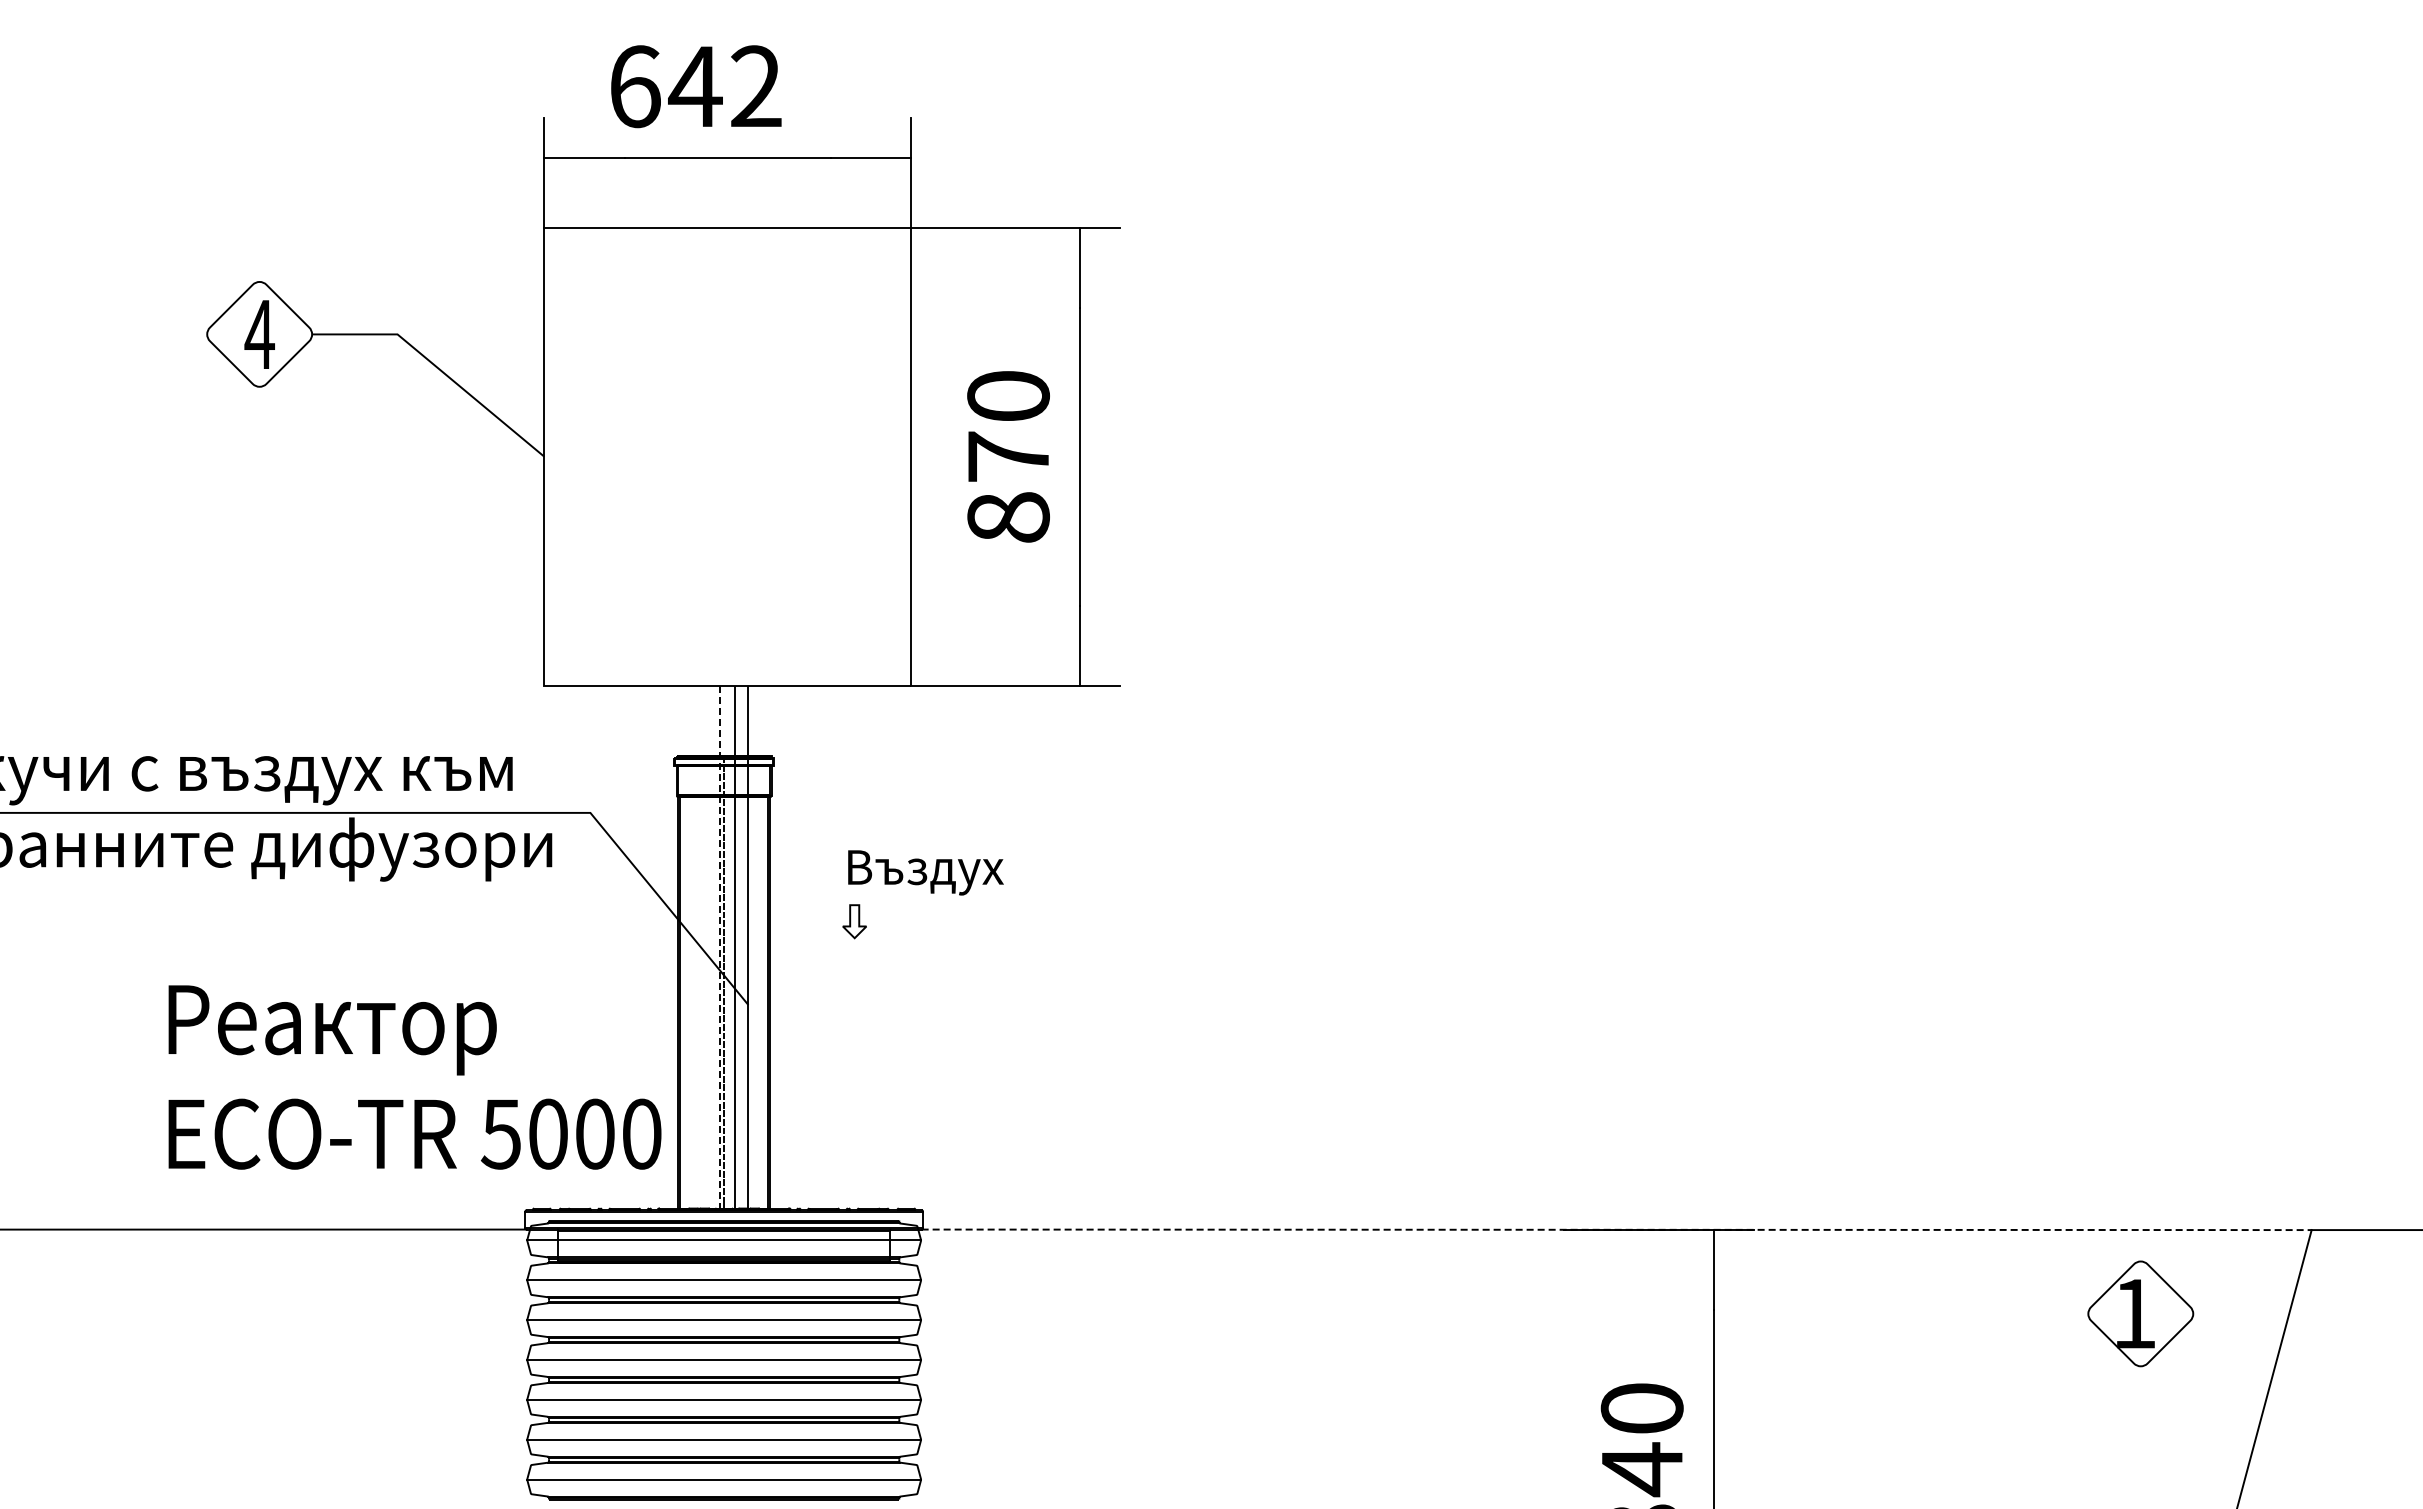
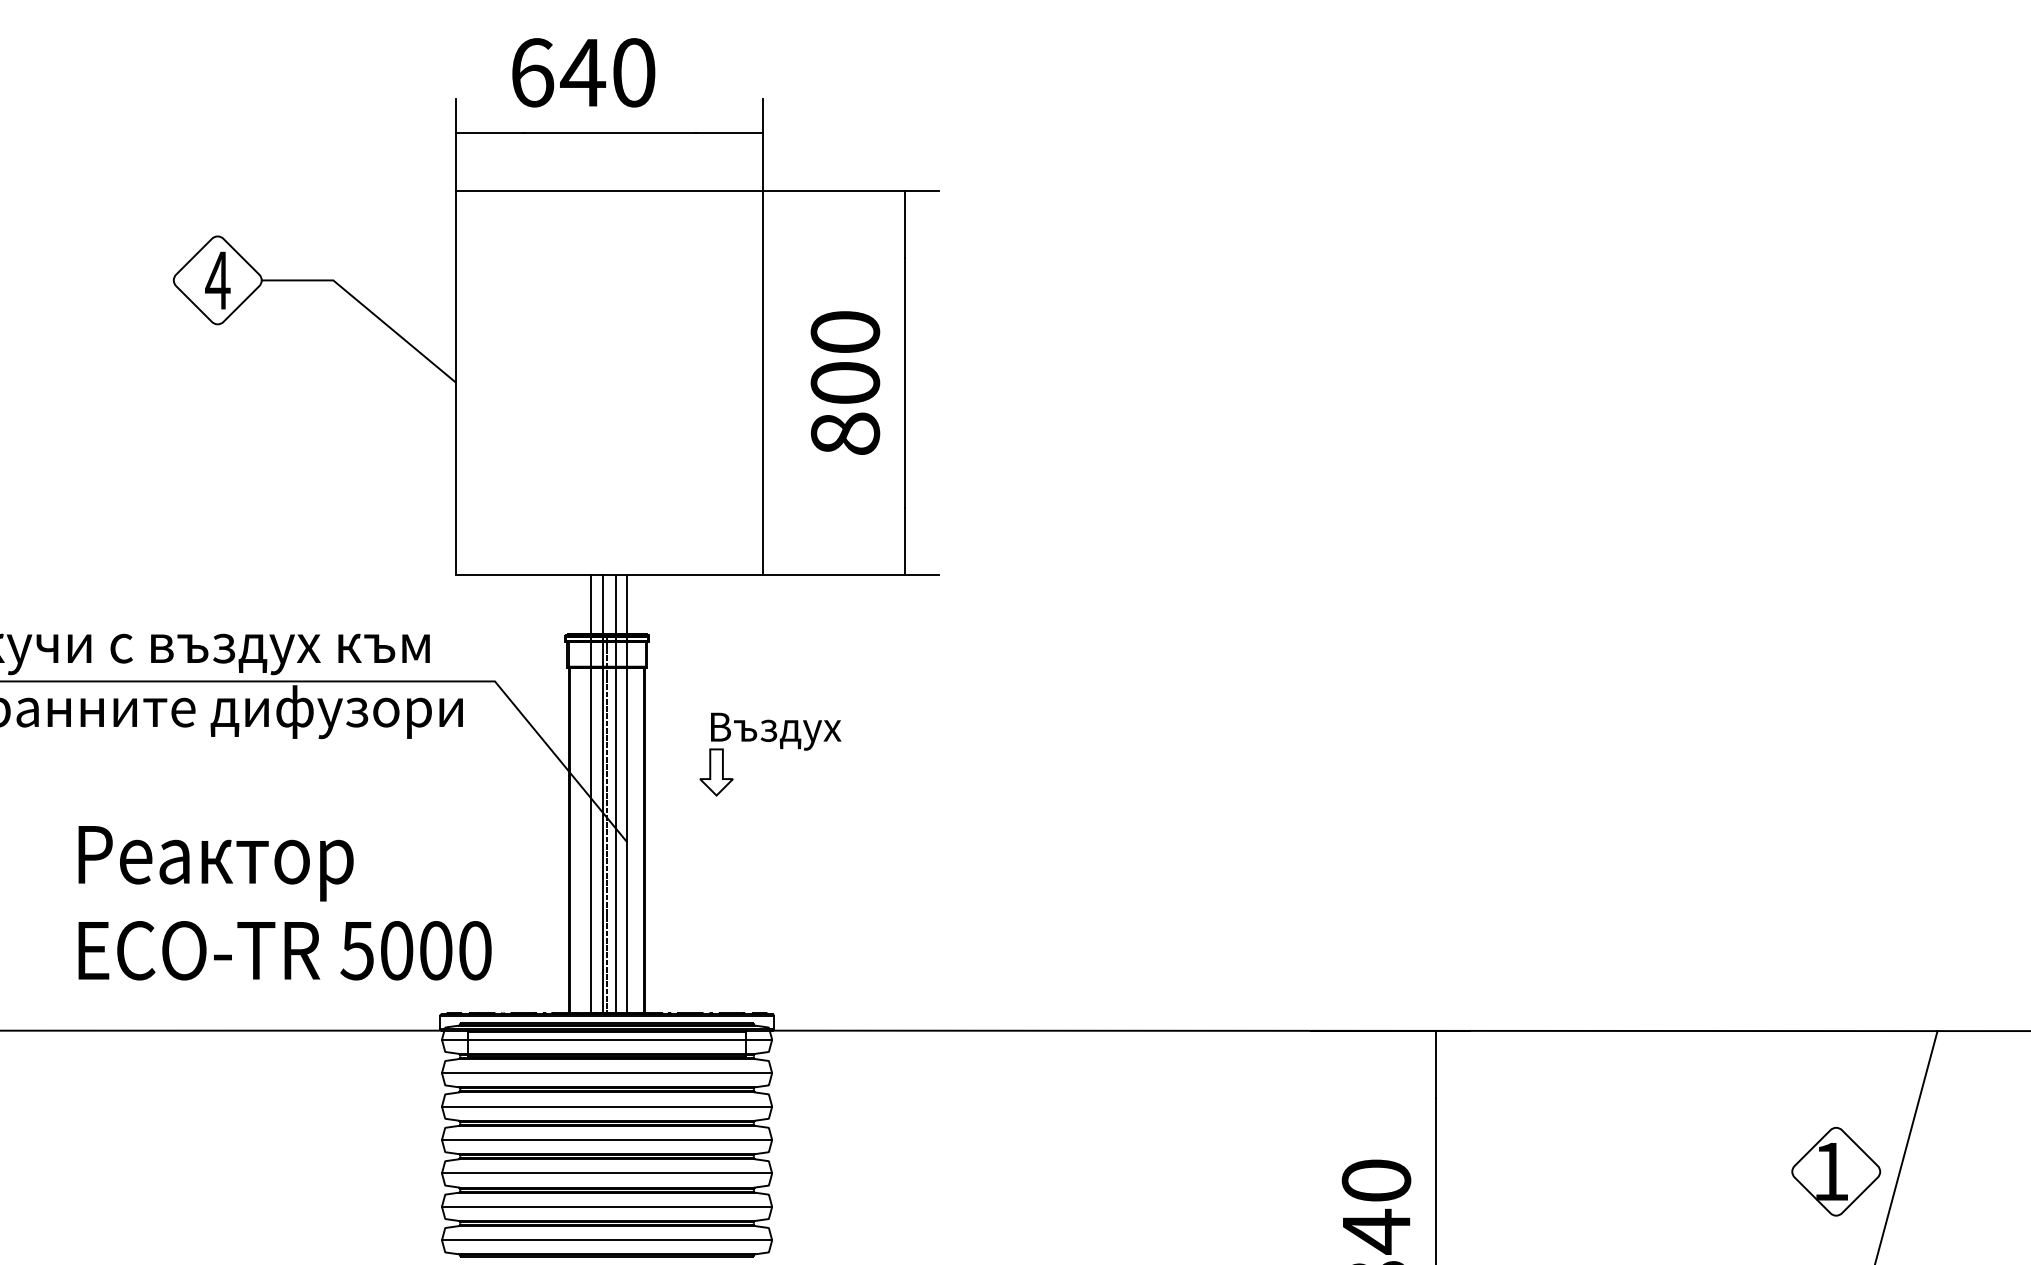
text: (756, 86) -> (634, 72), 642 -> 640
text: (1008, 456) -> (845, 382), 870 -> 800
part: (854, 921) -> (716, 772), size x1.67
line: (704, 947) -> (590, 794), added
line: (719, 947) -> (603, 794), dashed -> solid
text: (414, 1077) -> (284, 903), moved
line: (1617, 1229) -> (1355, 1030), dashed -> solid
part: (2140, 1313) -> (1835, 1171), moved

